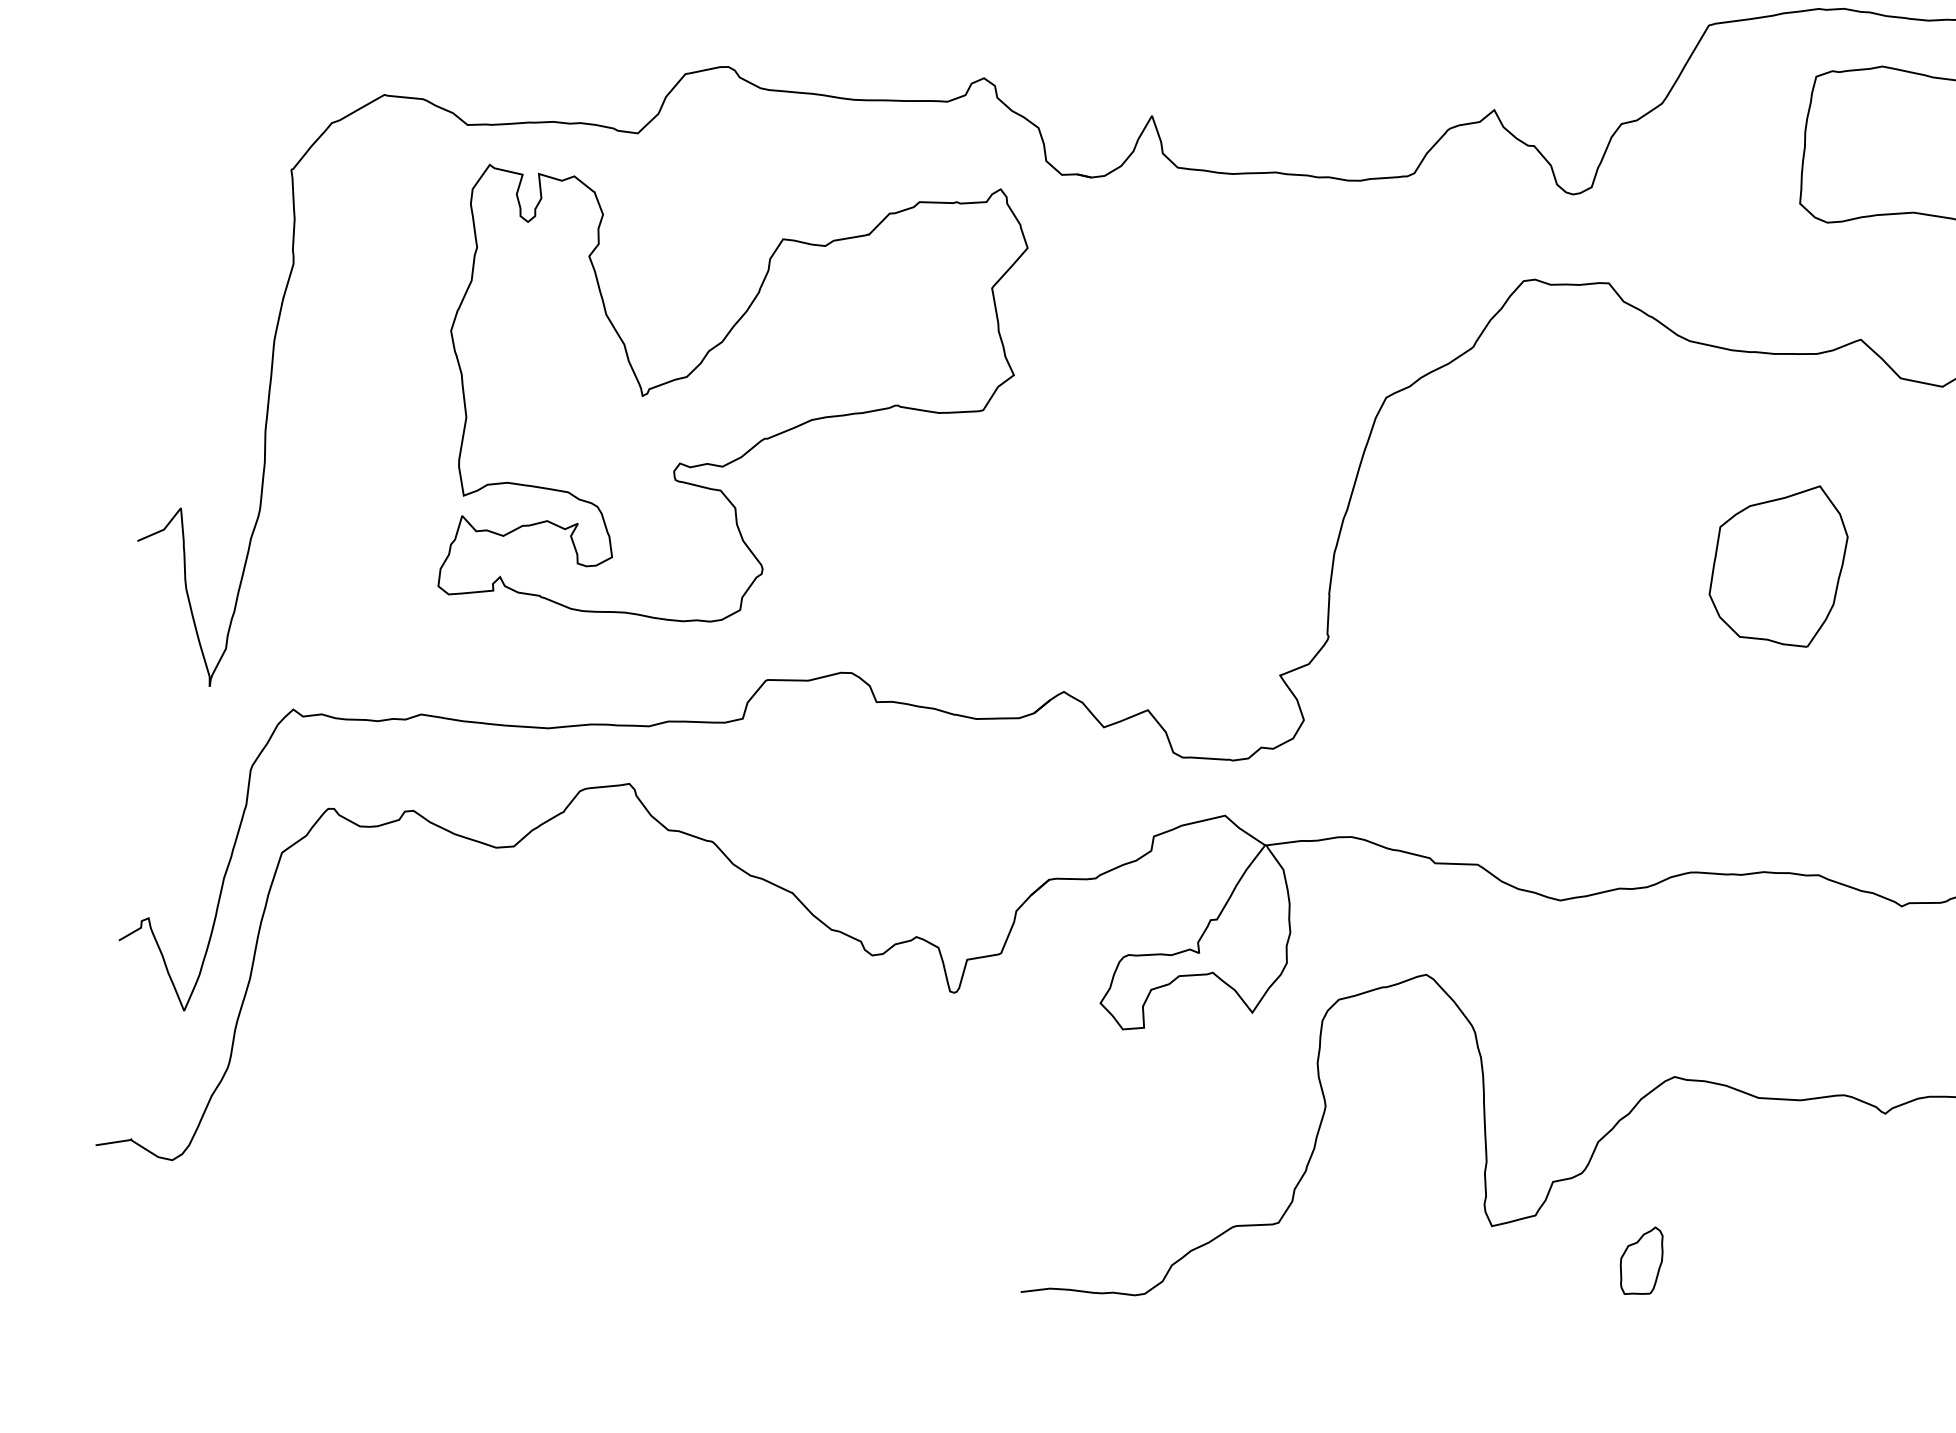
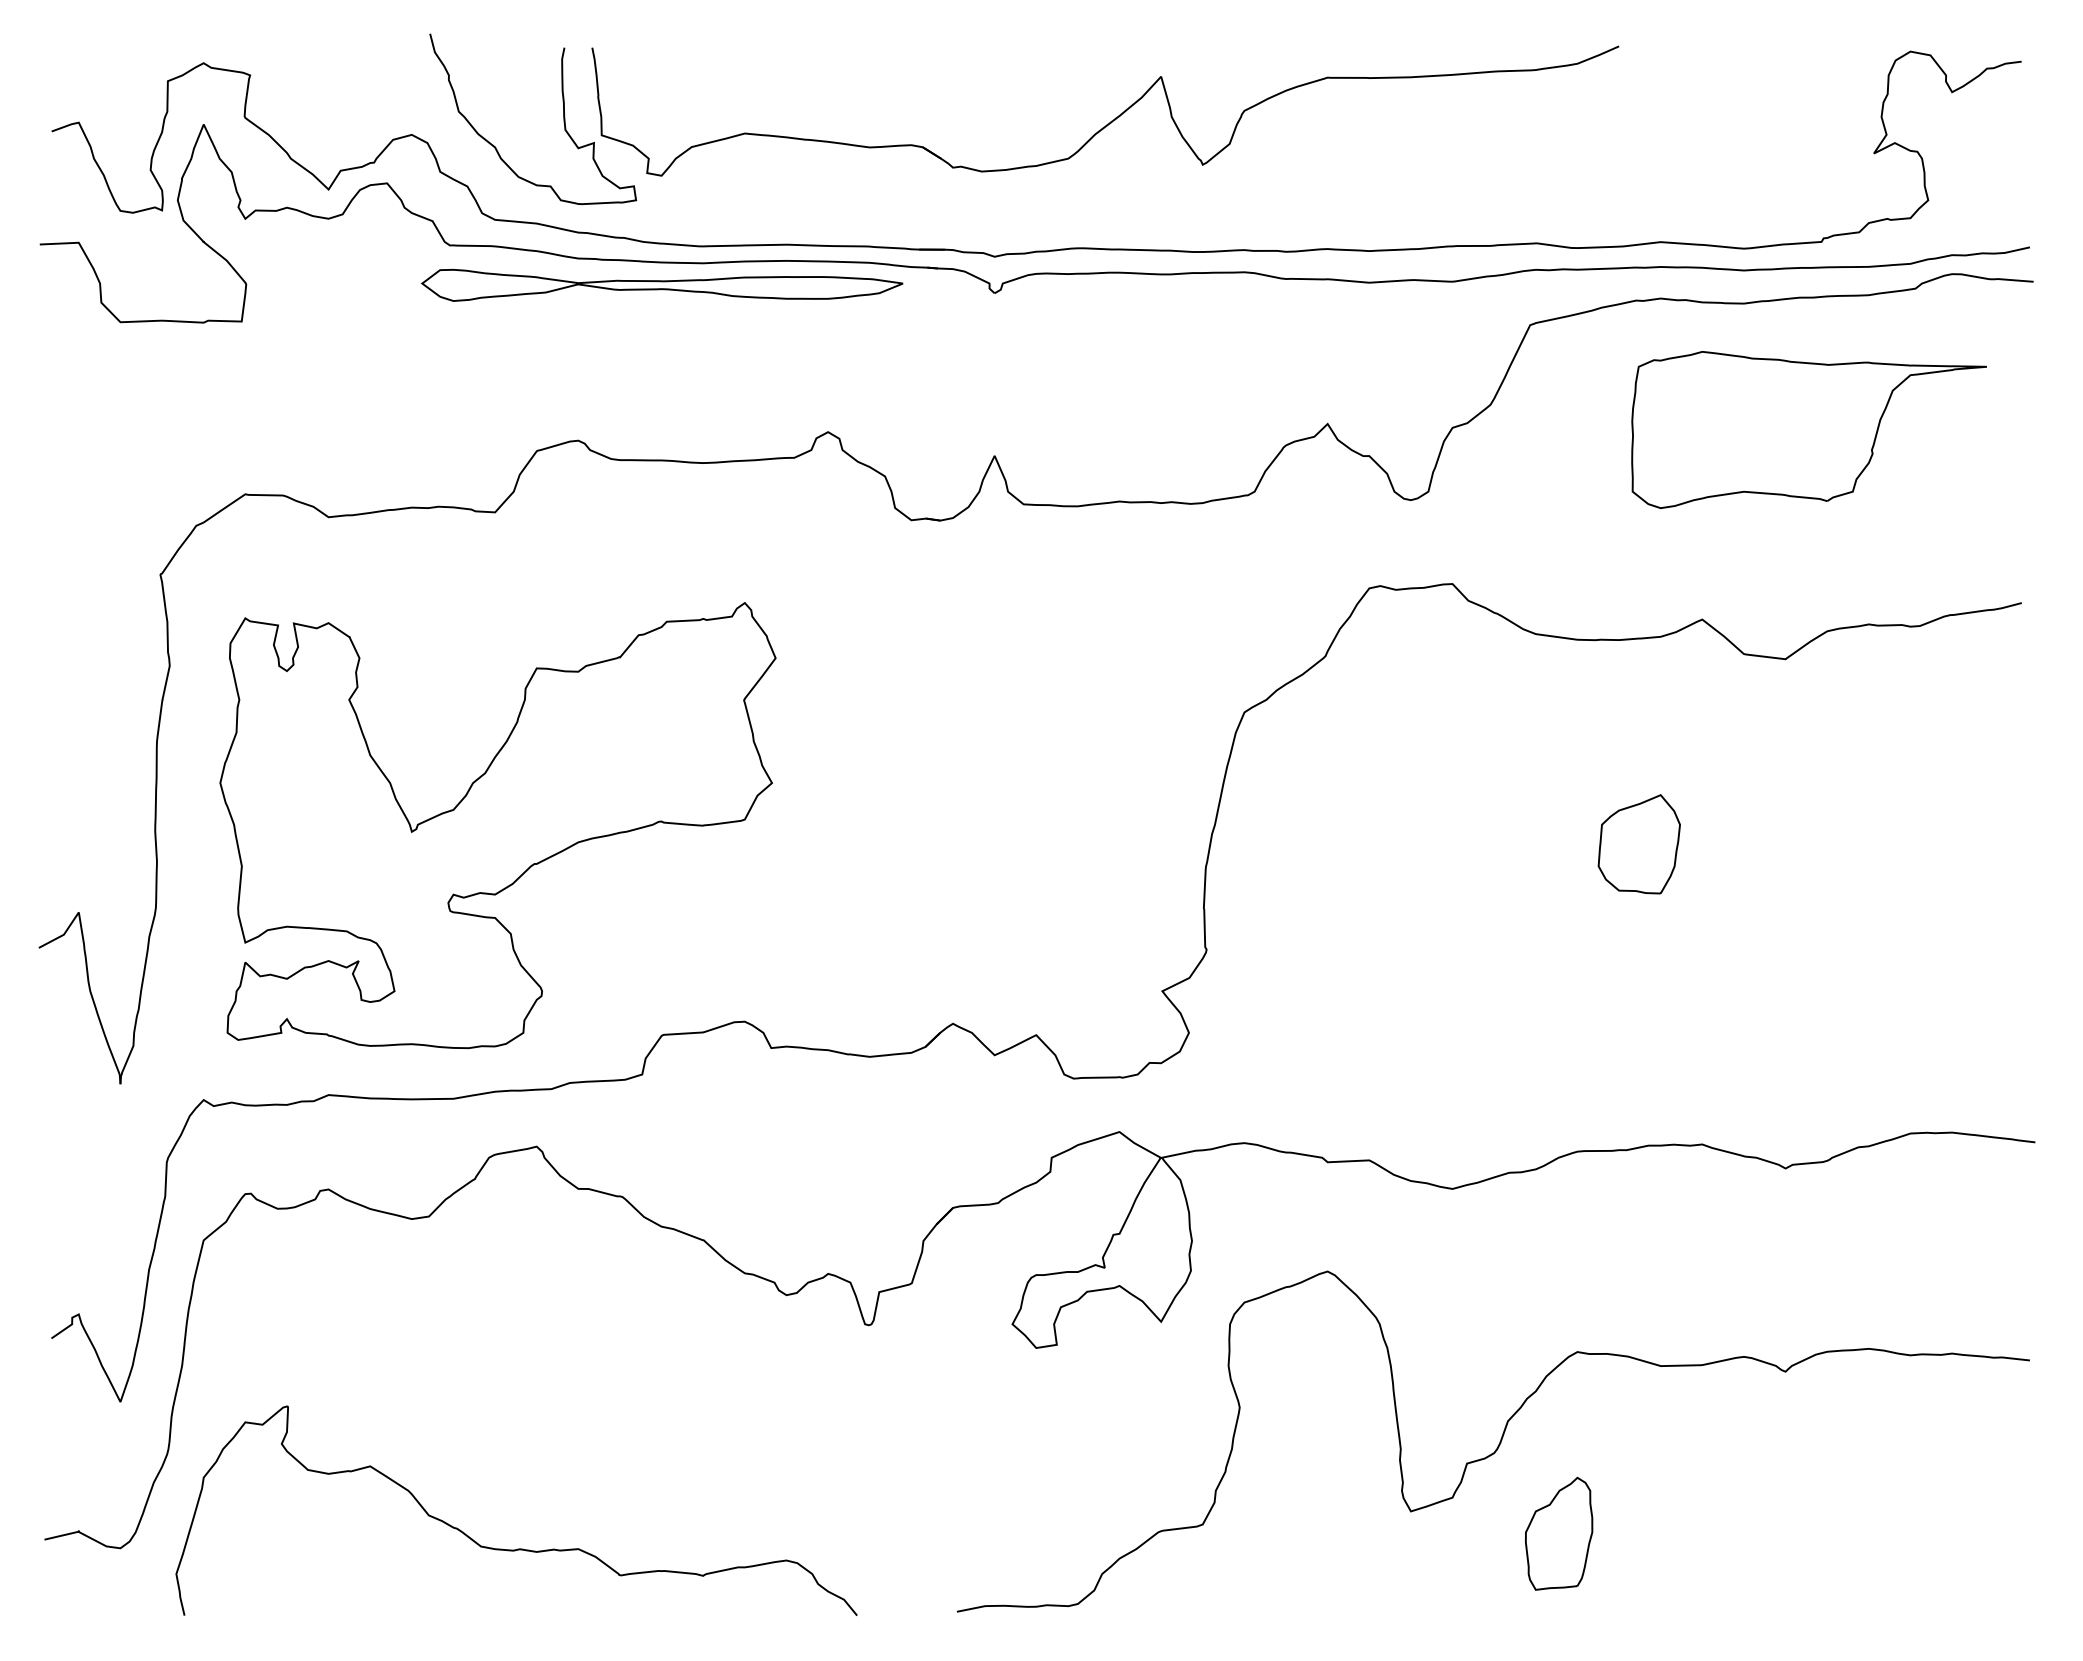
part: (730, 396) -> (497, 825), moved
part: (1777, 564) -> (1638, 844), size x0.62
curve: (577, 1192) -> (517, 1548), added
part: (1641, 1260) -> (1559, 1533), size x1.67

